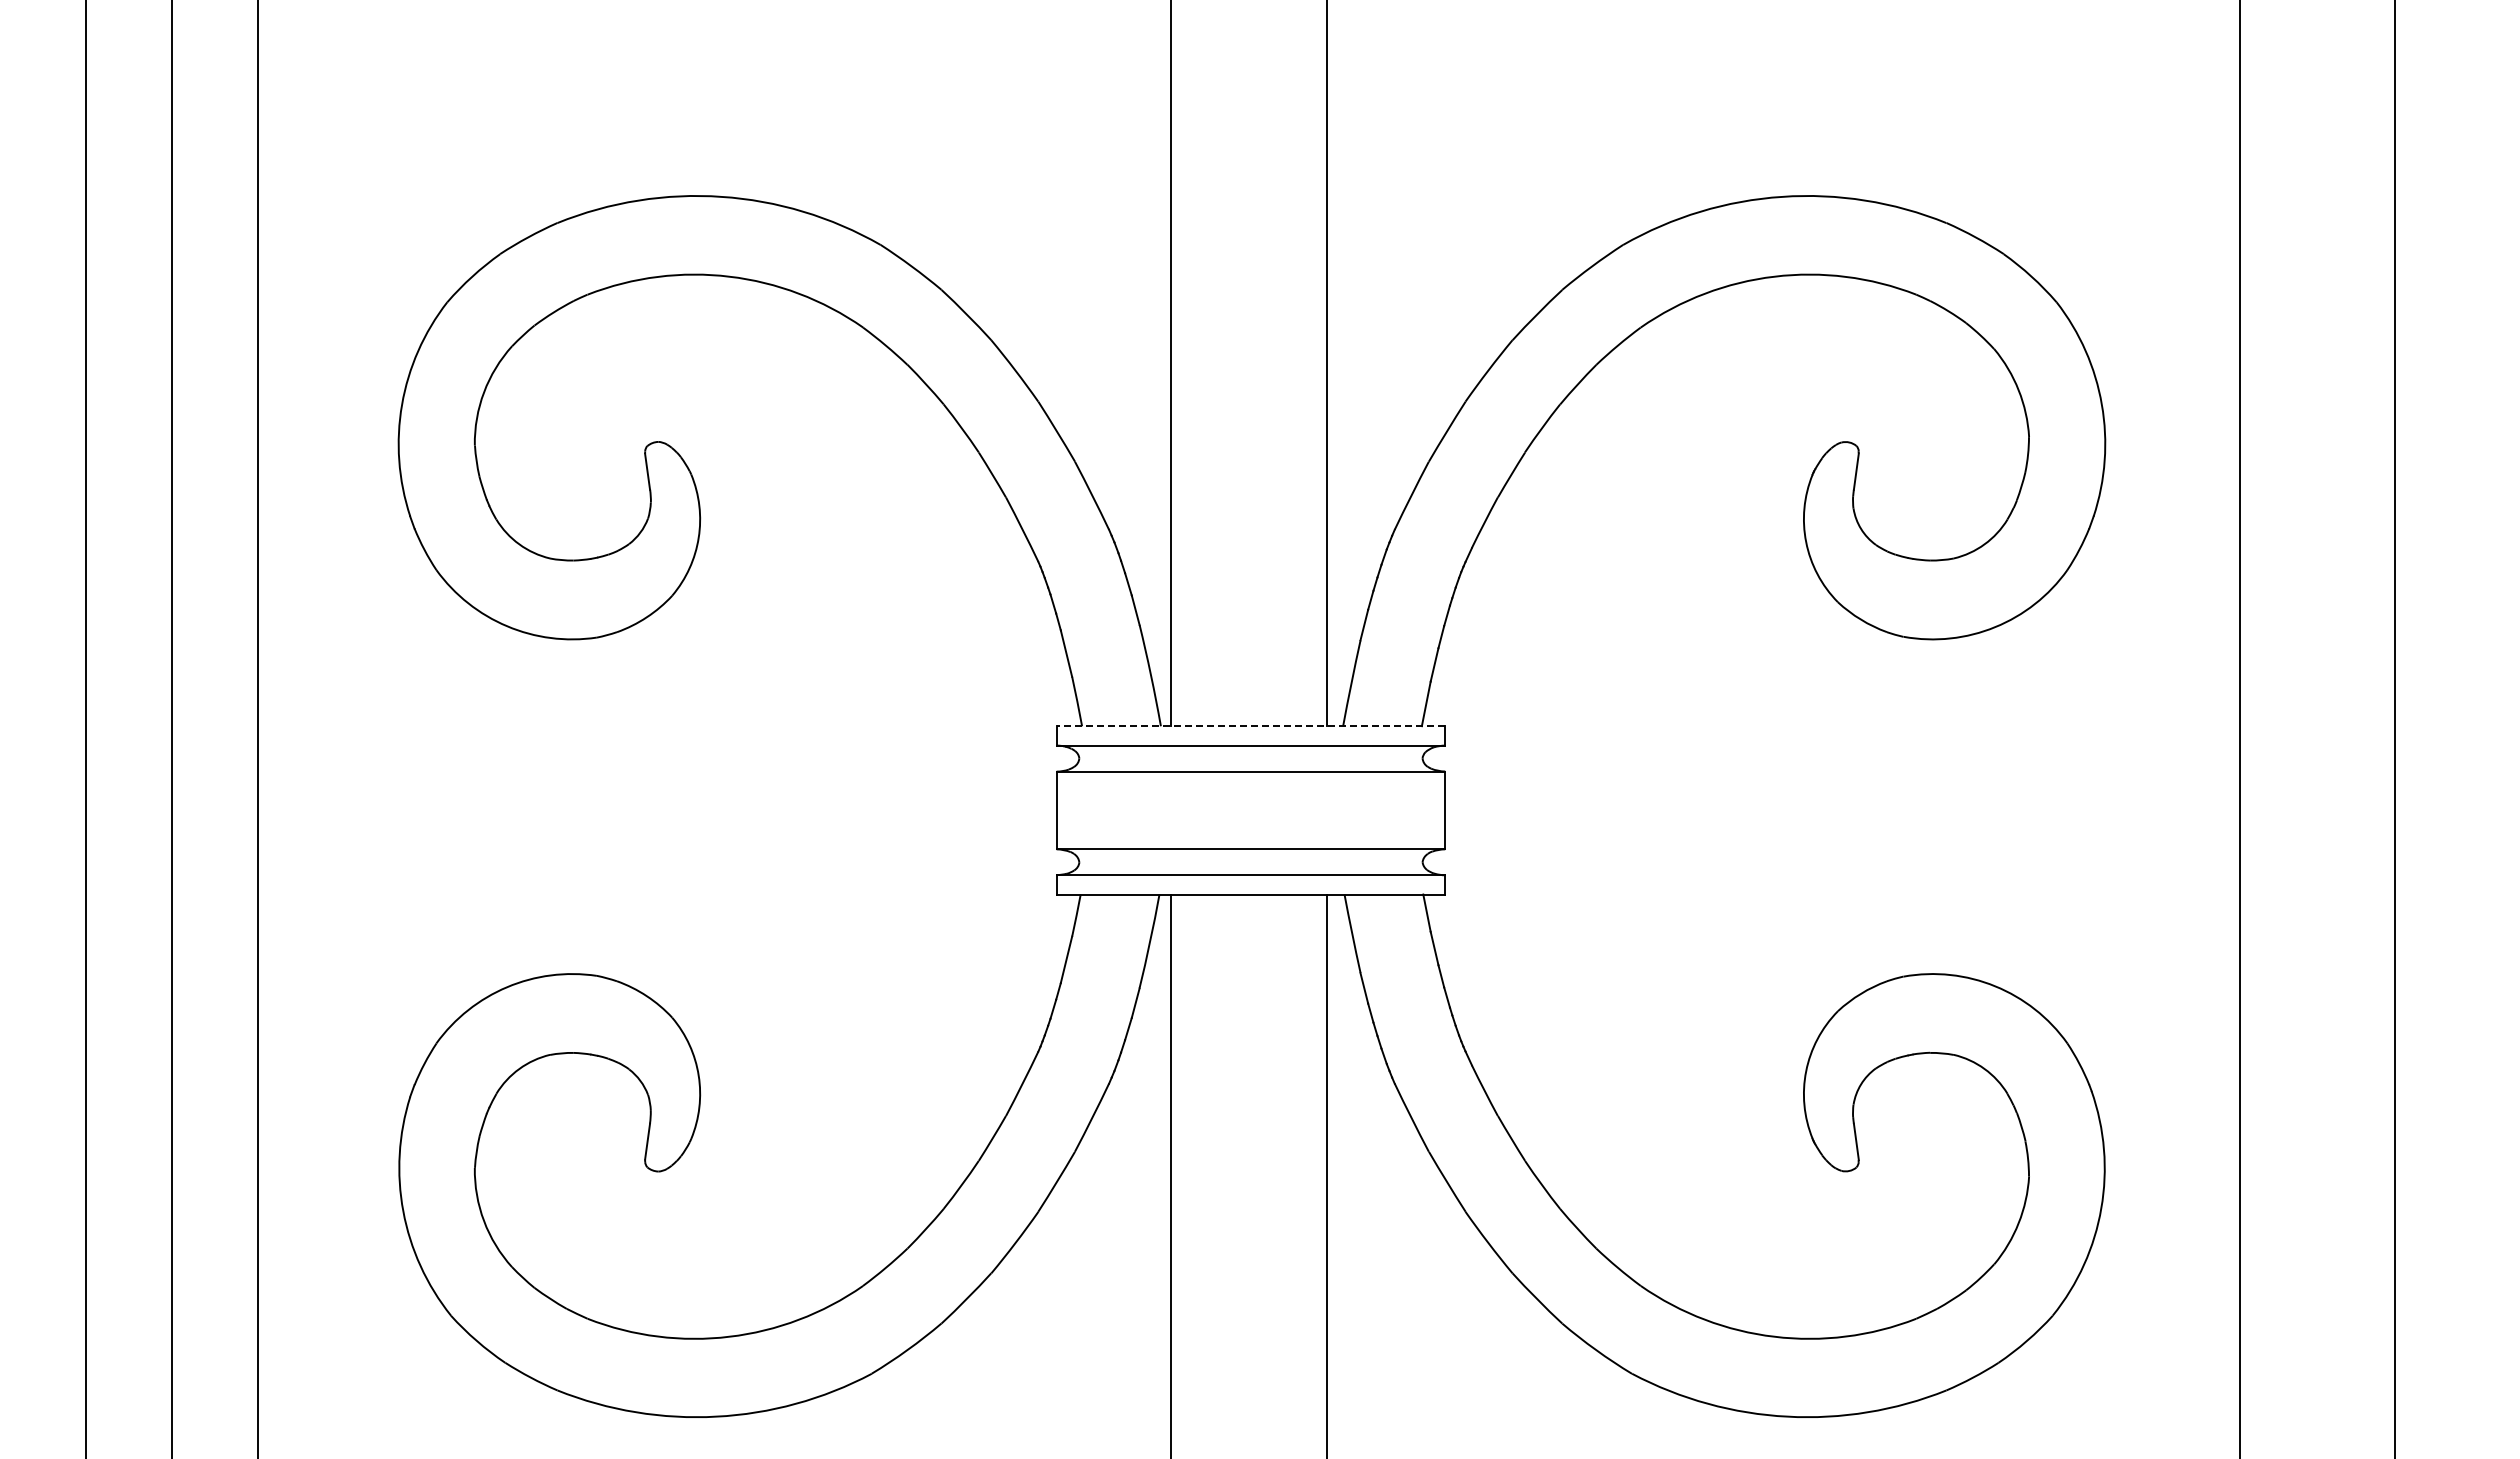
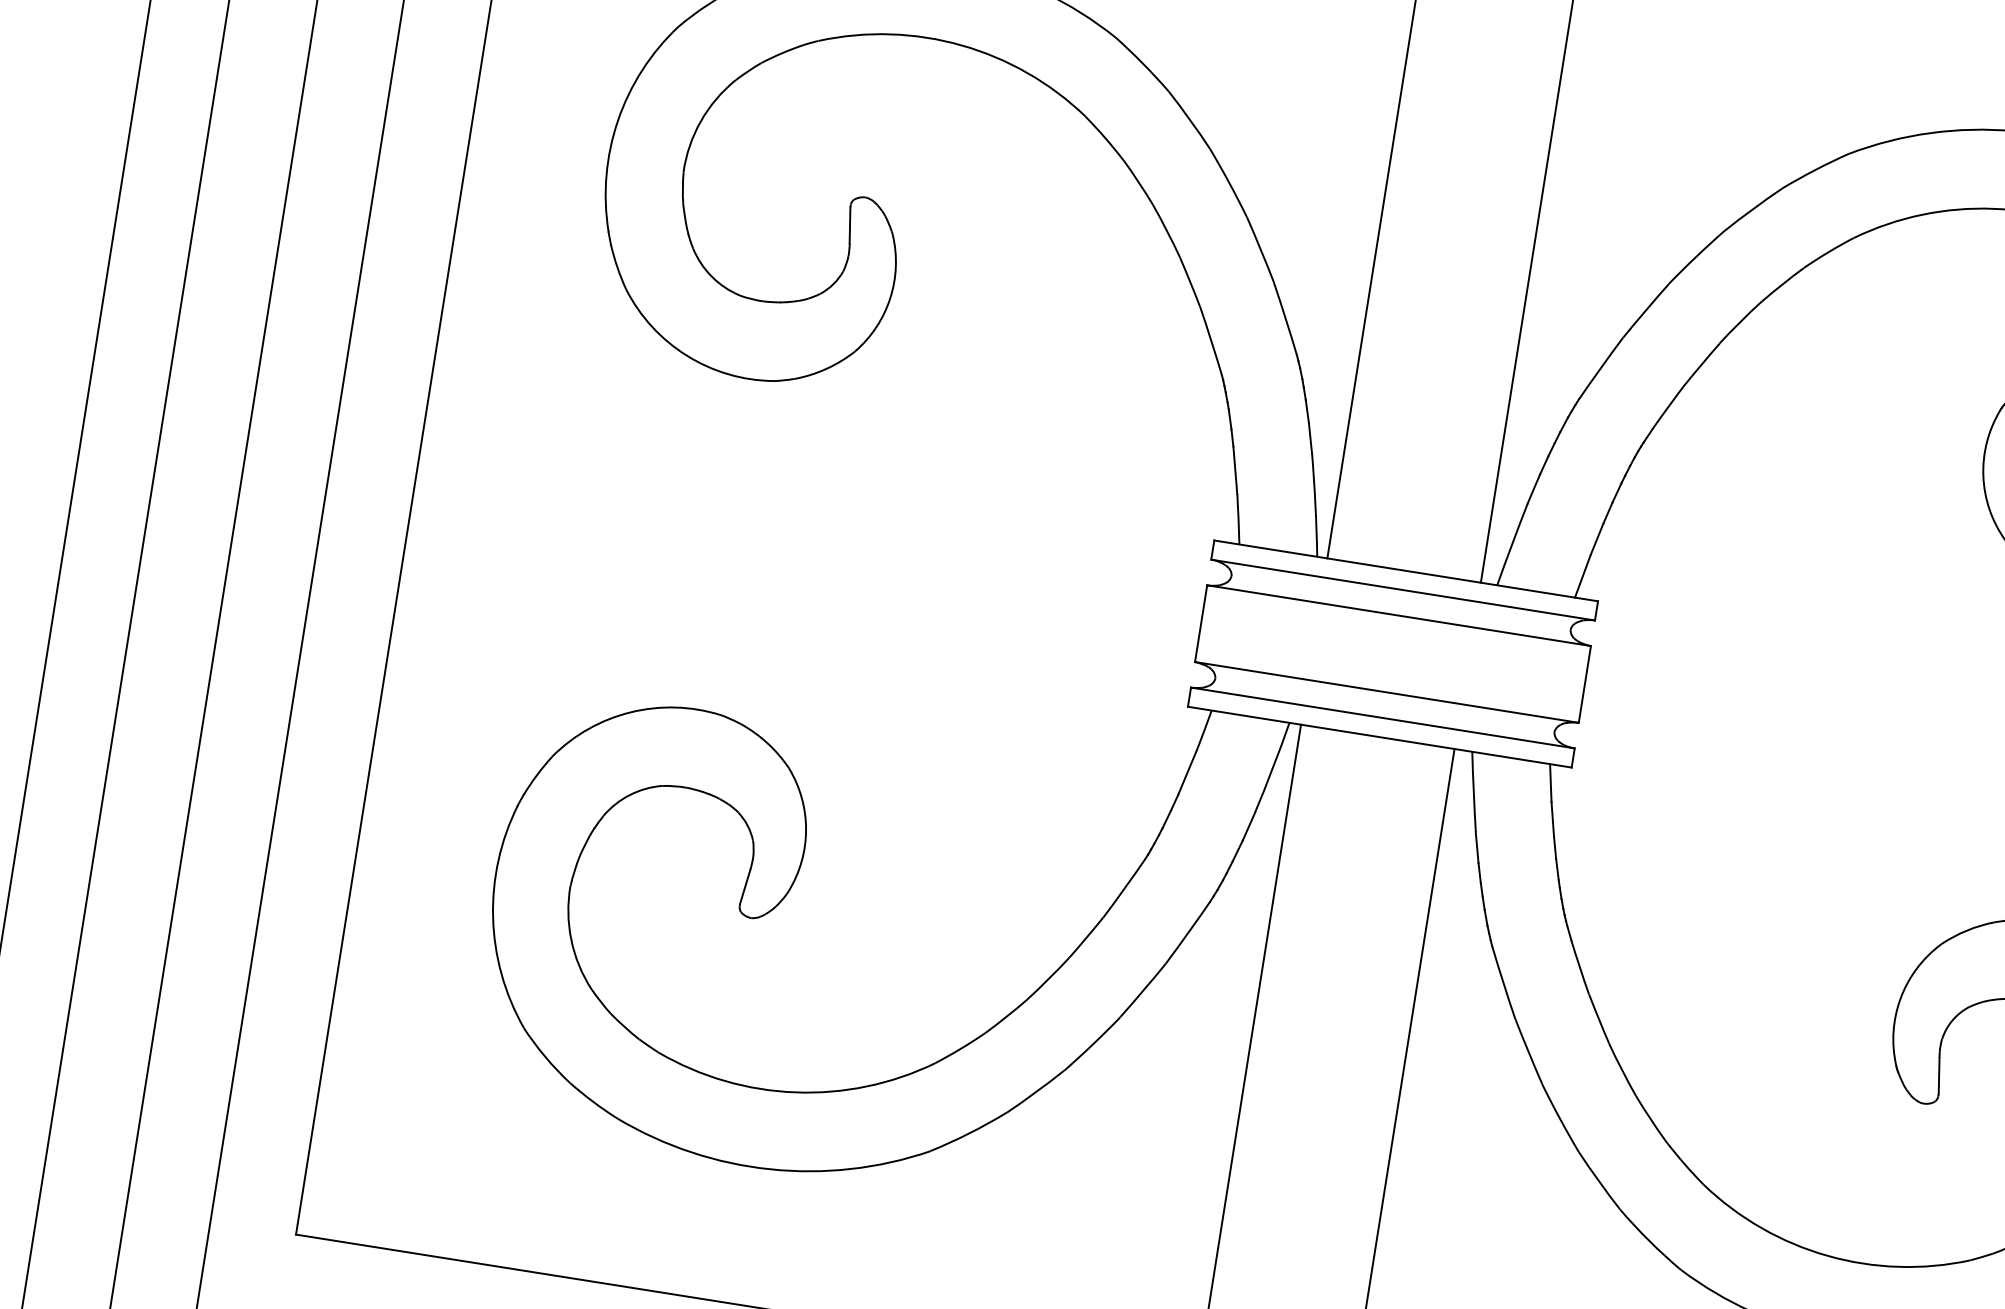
line: (1250, 726) -> (1405, 571), dashed -> solid

